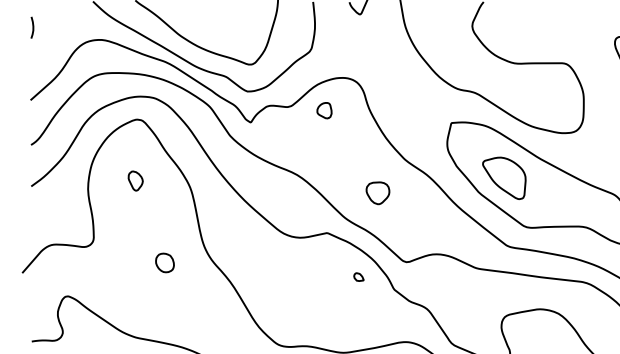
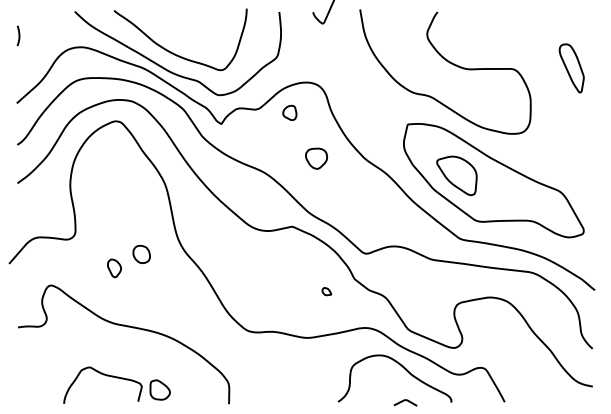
part: (135, 181) -> (114, 268), moved
part: (377, 193) -> (316, 158), moved
part: (358, 276) -> (326, 291), moved

